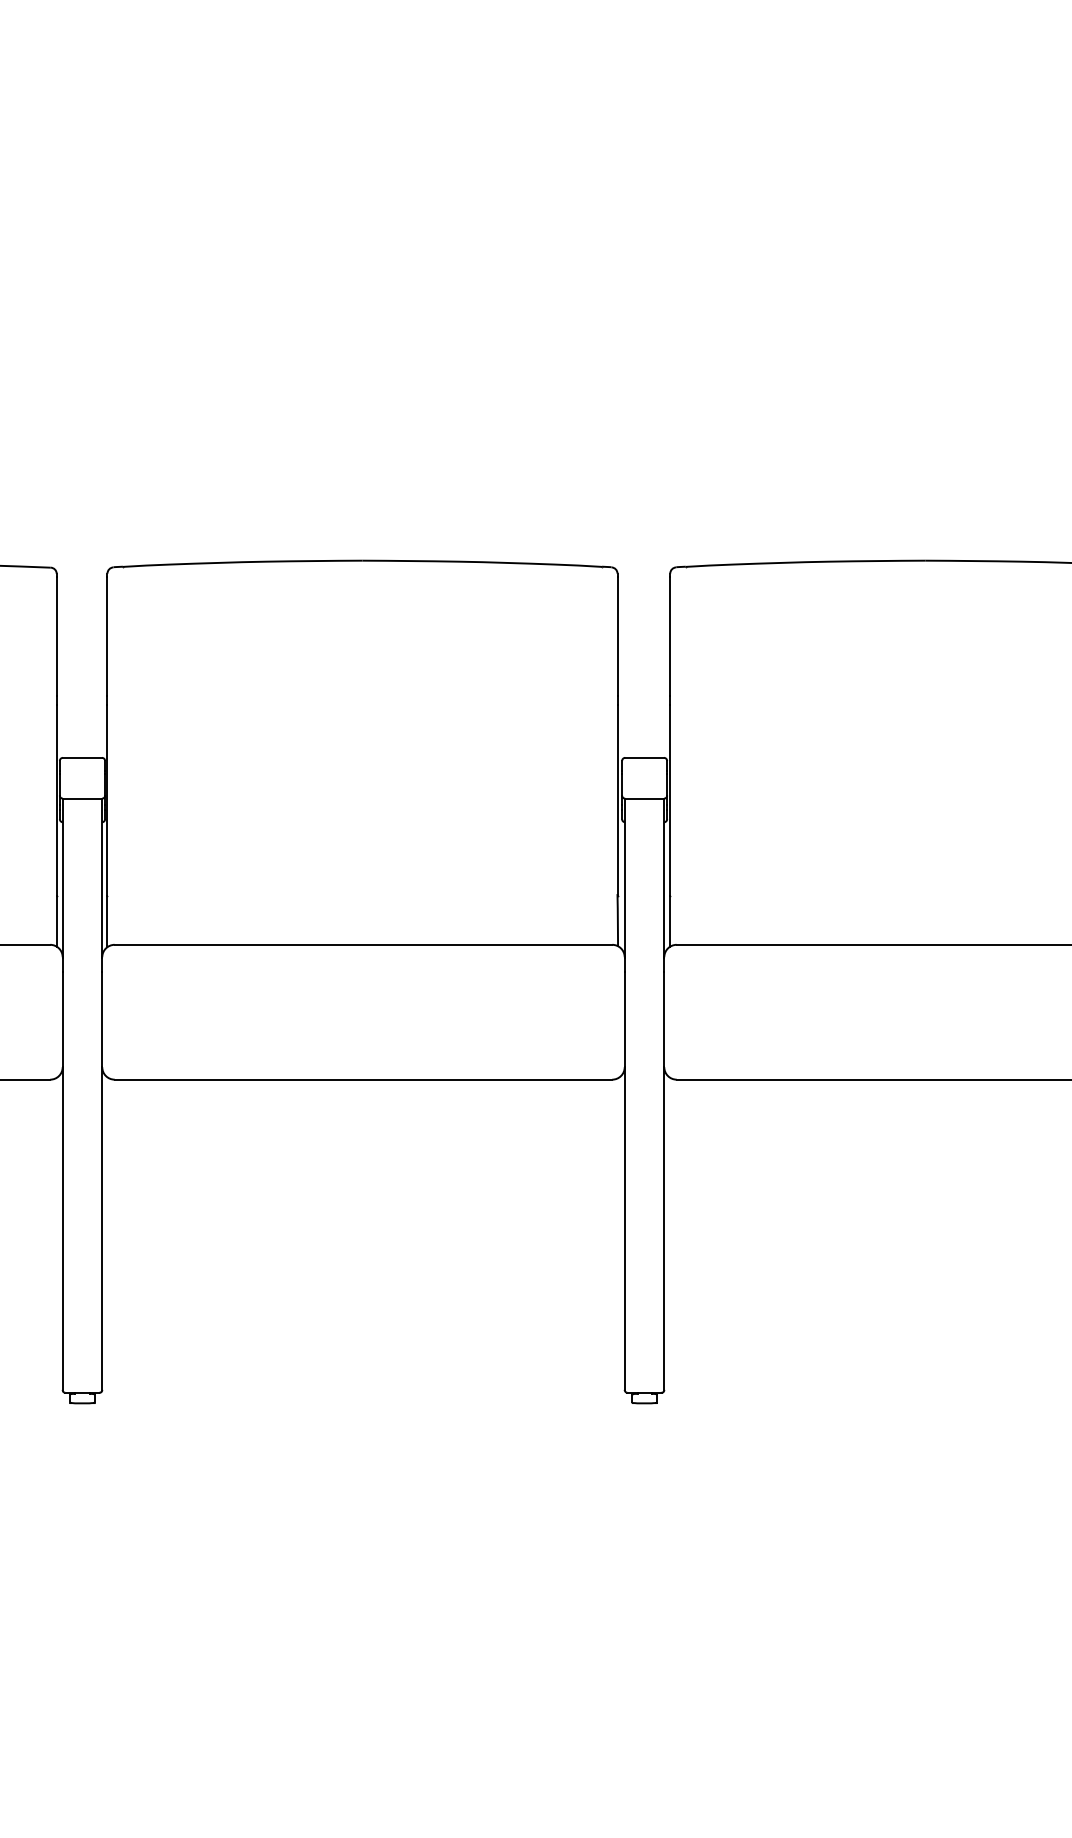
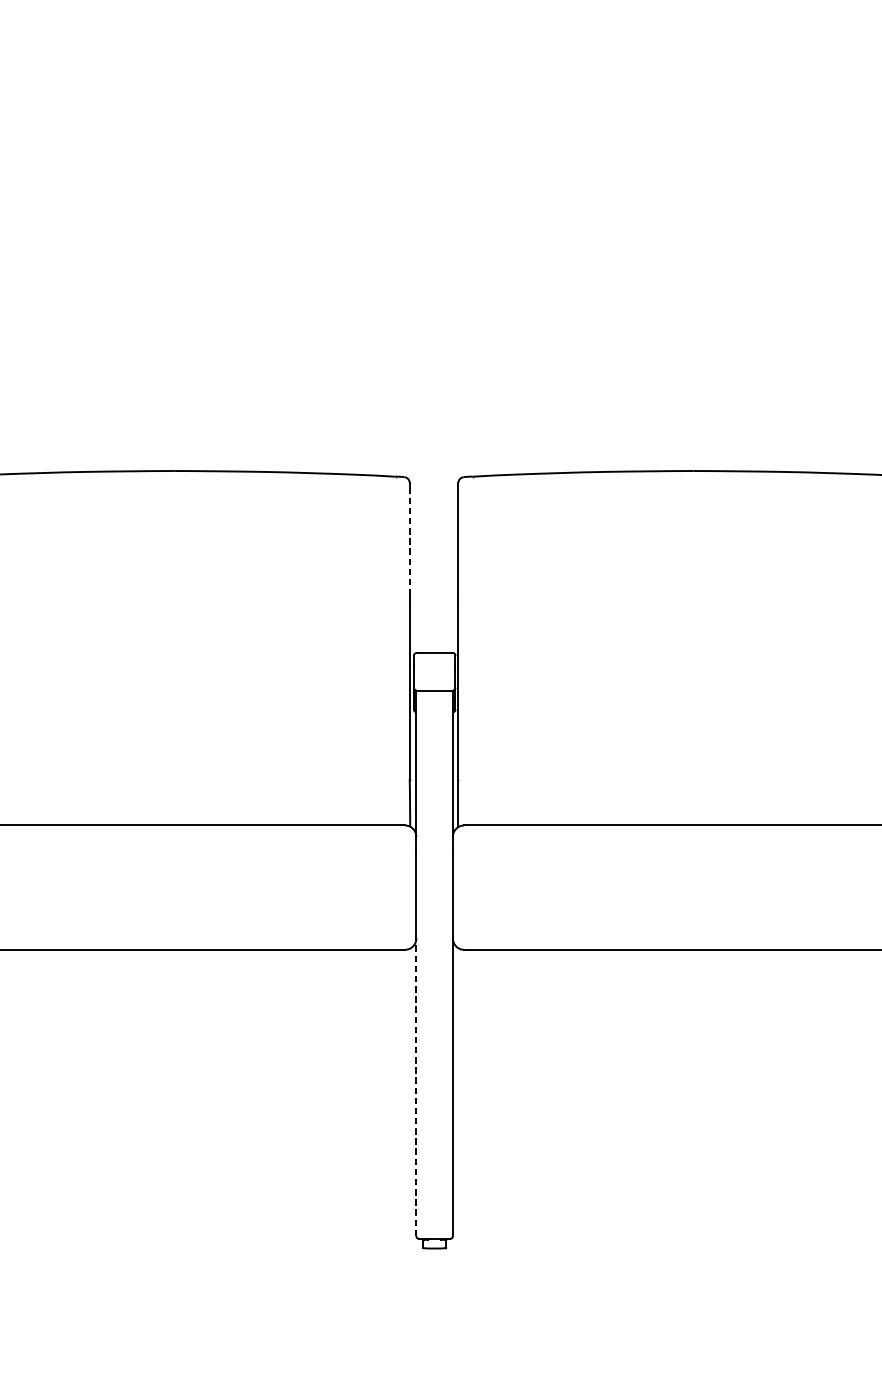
line: (617, 635) -> (409, 540), solid -> dashed
line: (624, 1228) -> (416, 1087), solid -> dashed

